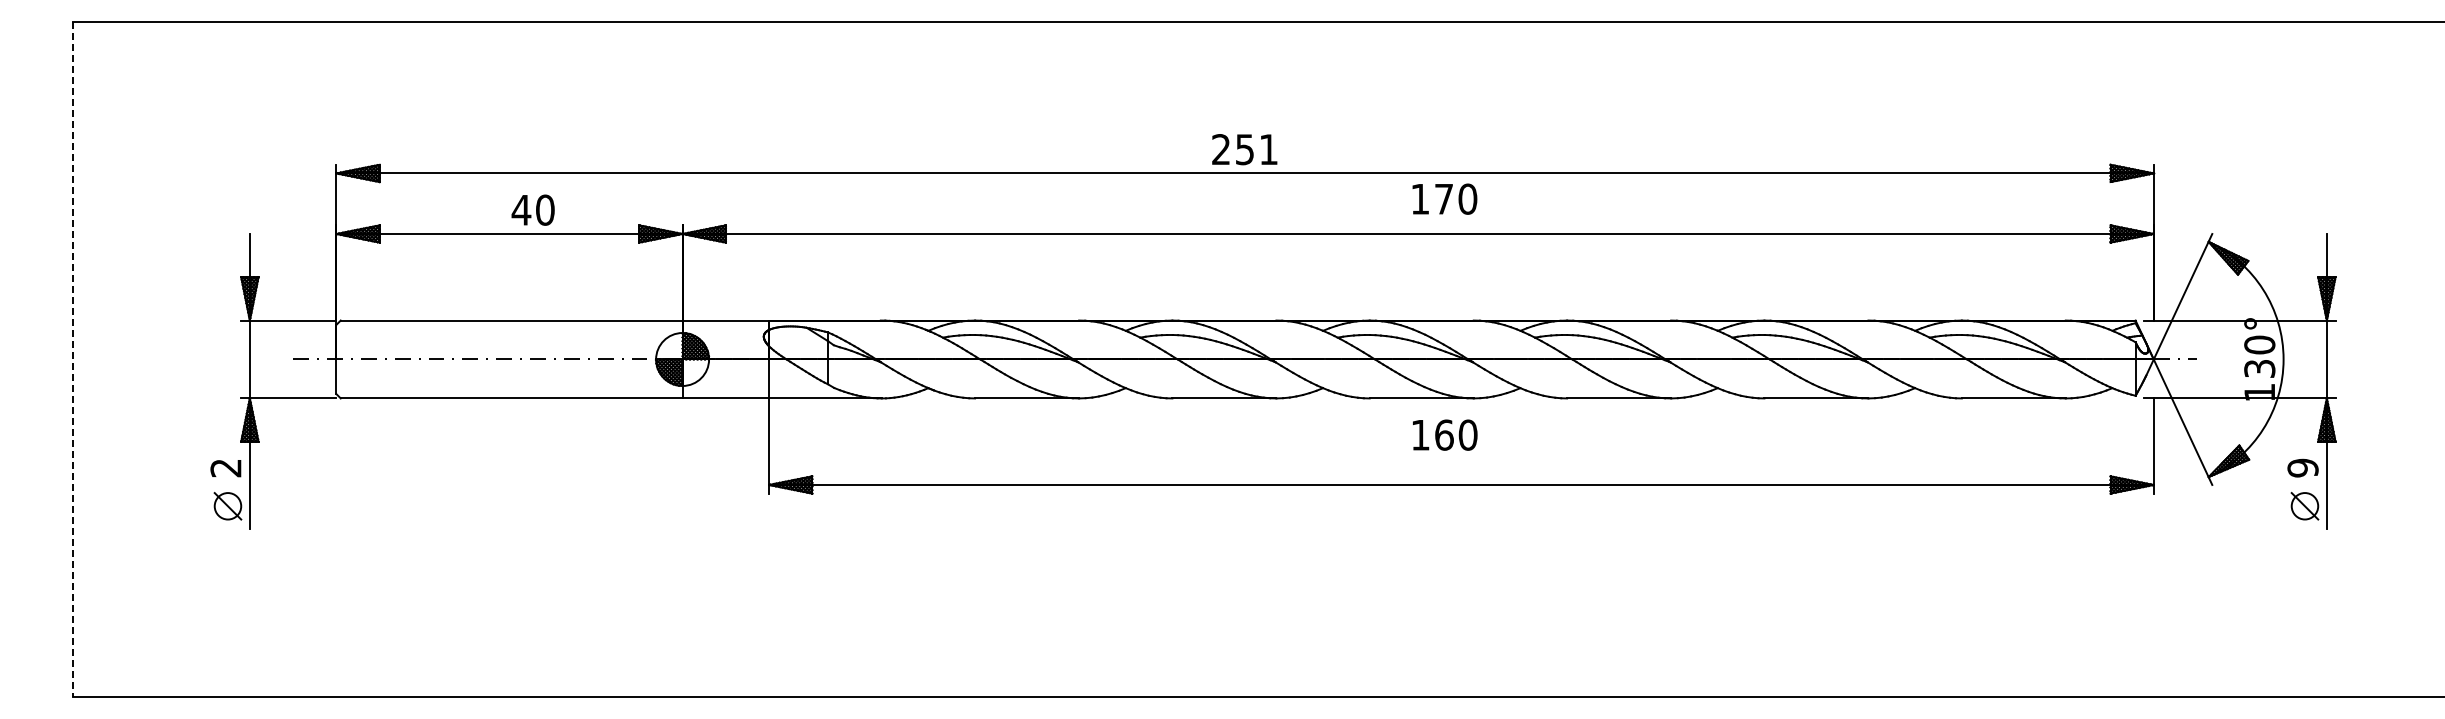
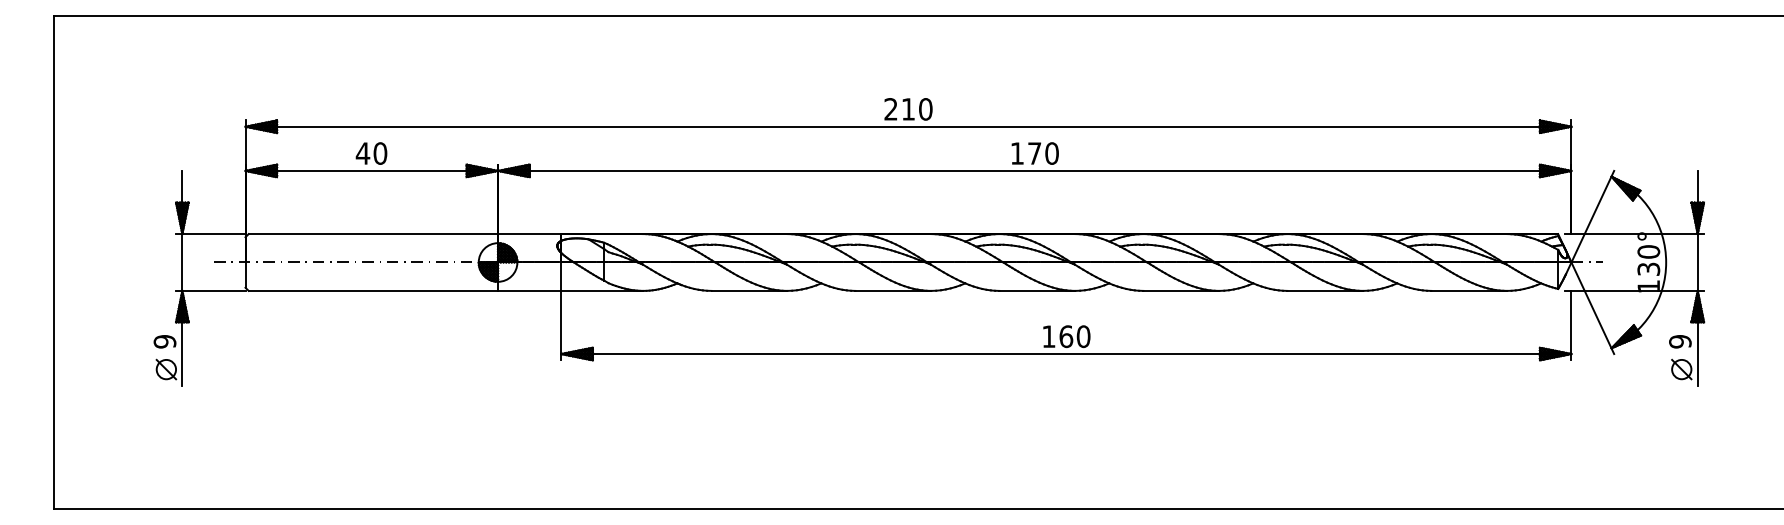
text: (1257, 149) -> (917, 109), 251 -> 210
text: (1444, 198) -> (1035, 153), moved
text: (532, 209) -> (371, 153), moved
line: (73, 359) -> (53, 262), dashed -> solid
text: (1445, 434) -> (1067, 336), moved
text: (225, 467) -> (164, 341), 2 -> 9

